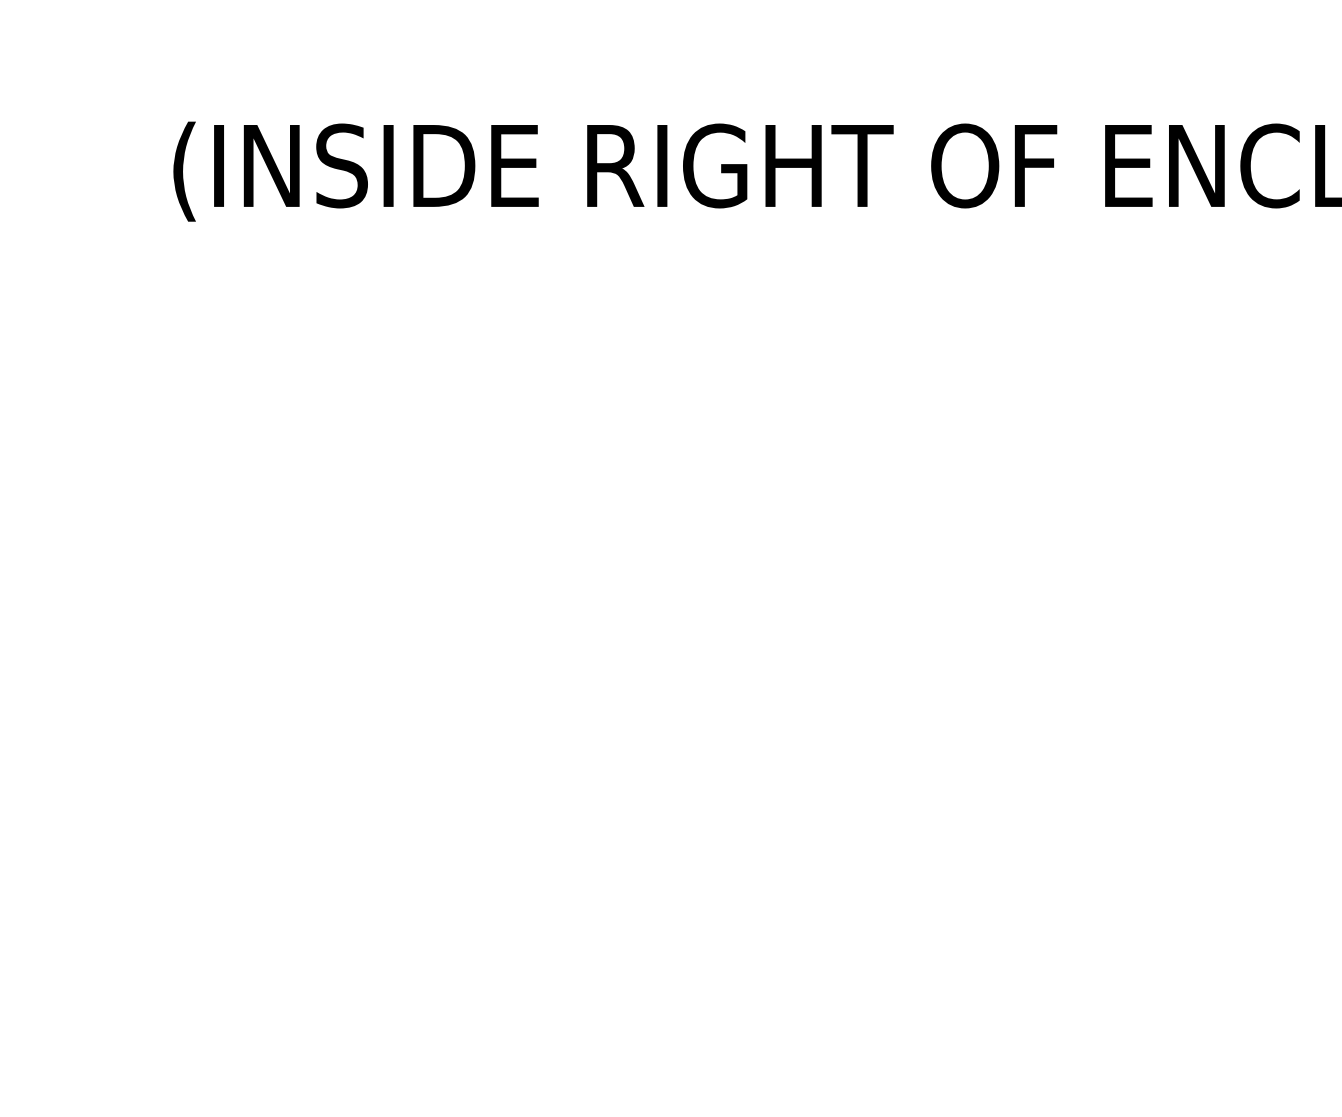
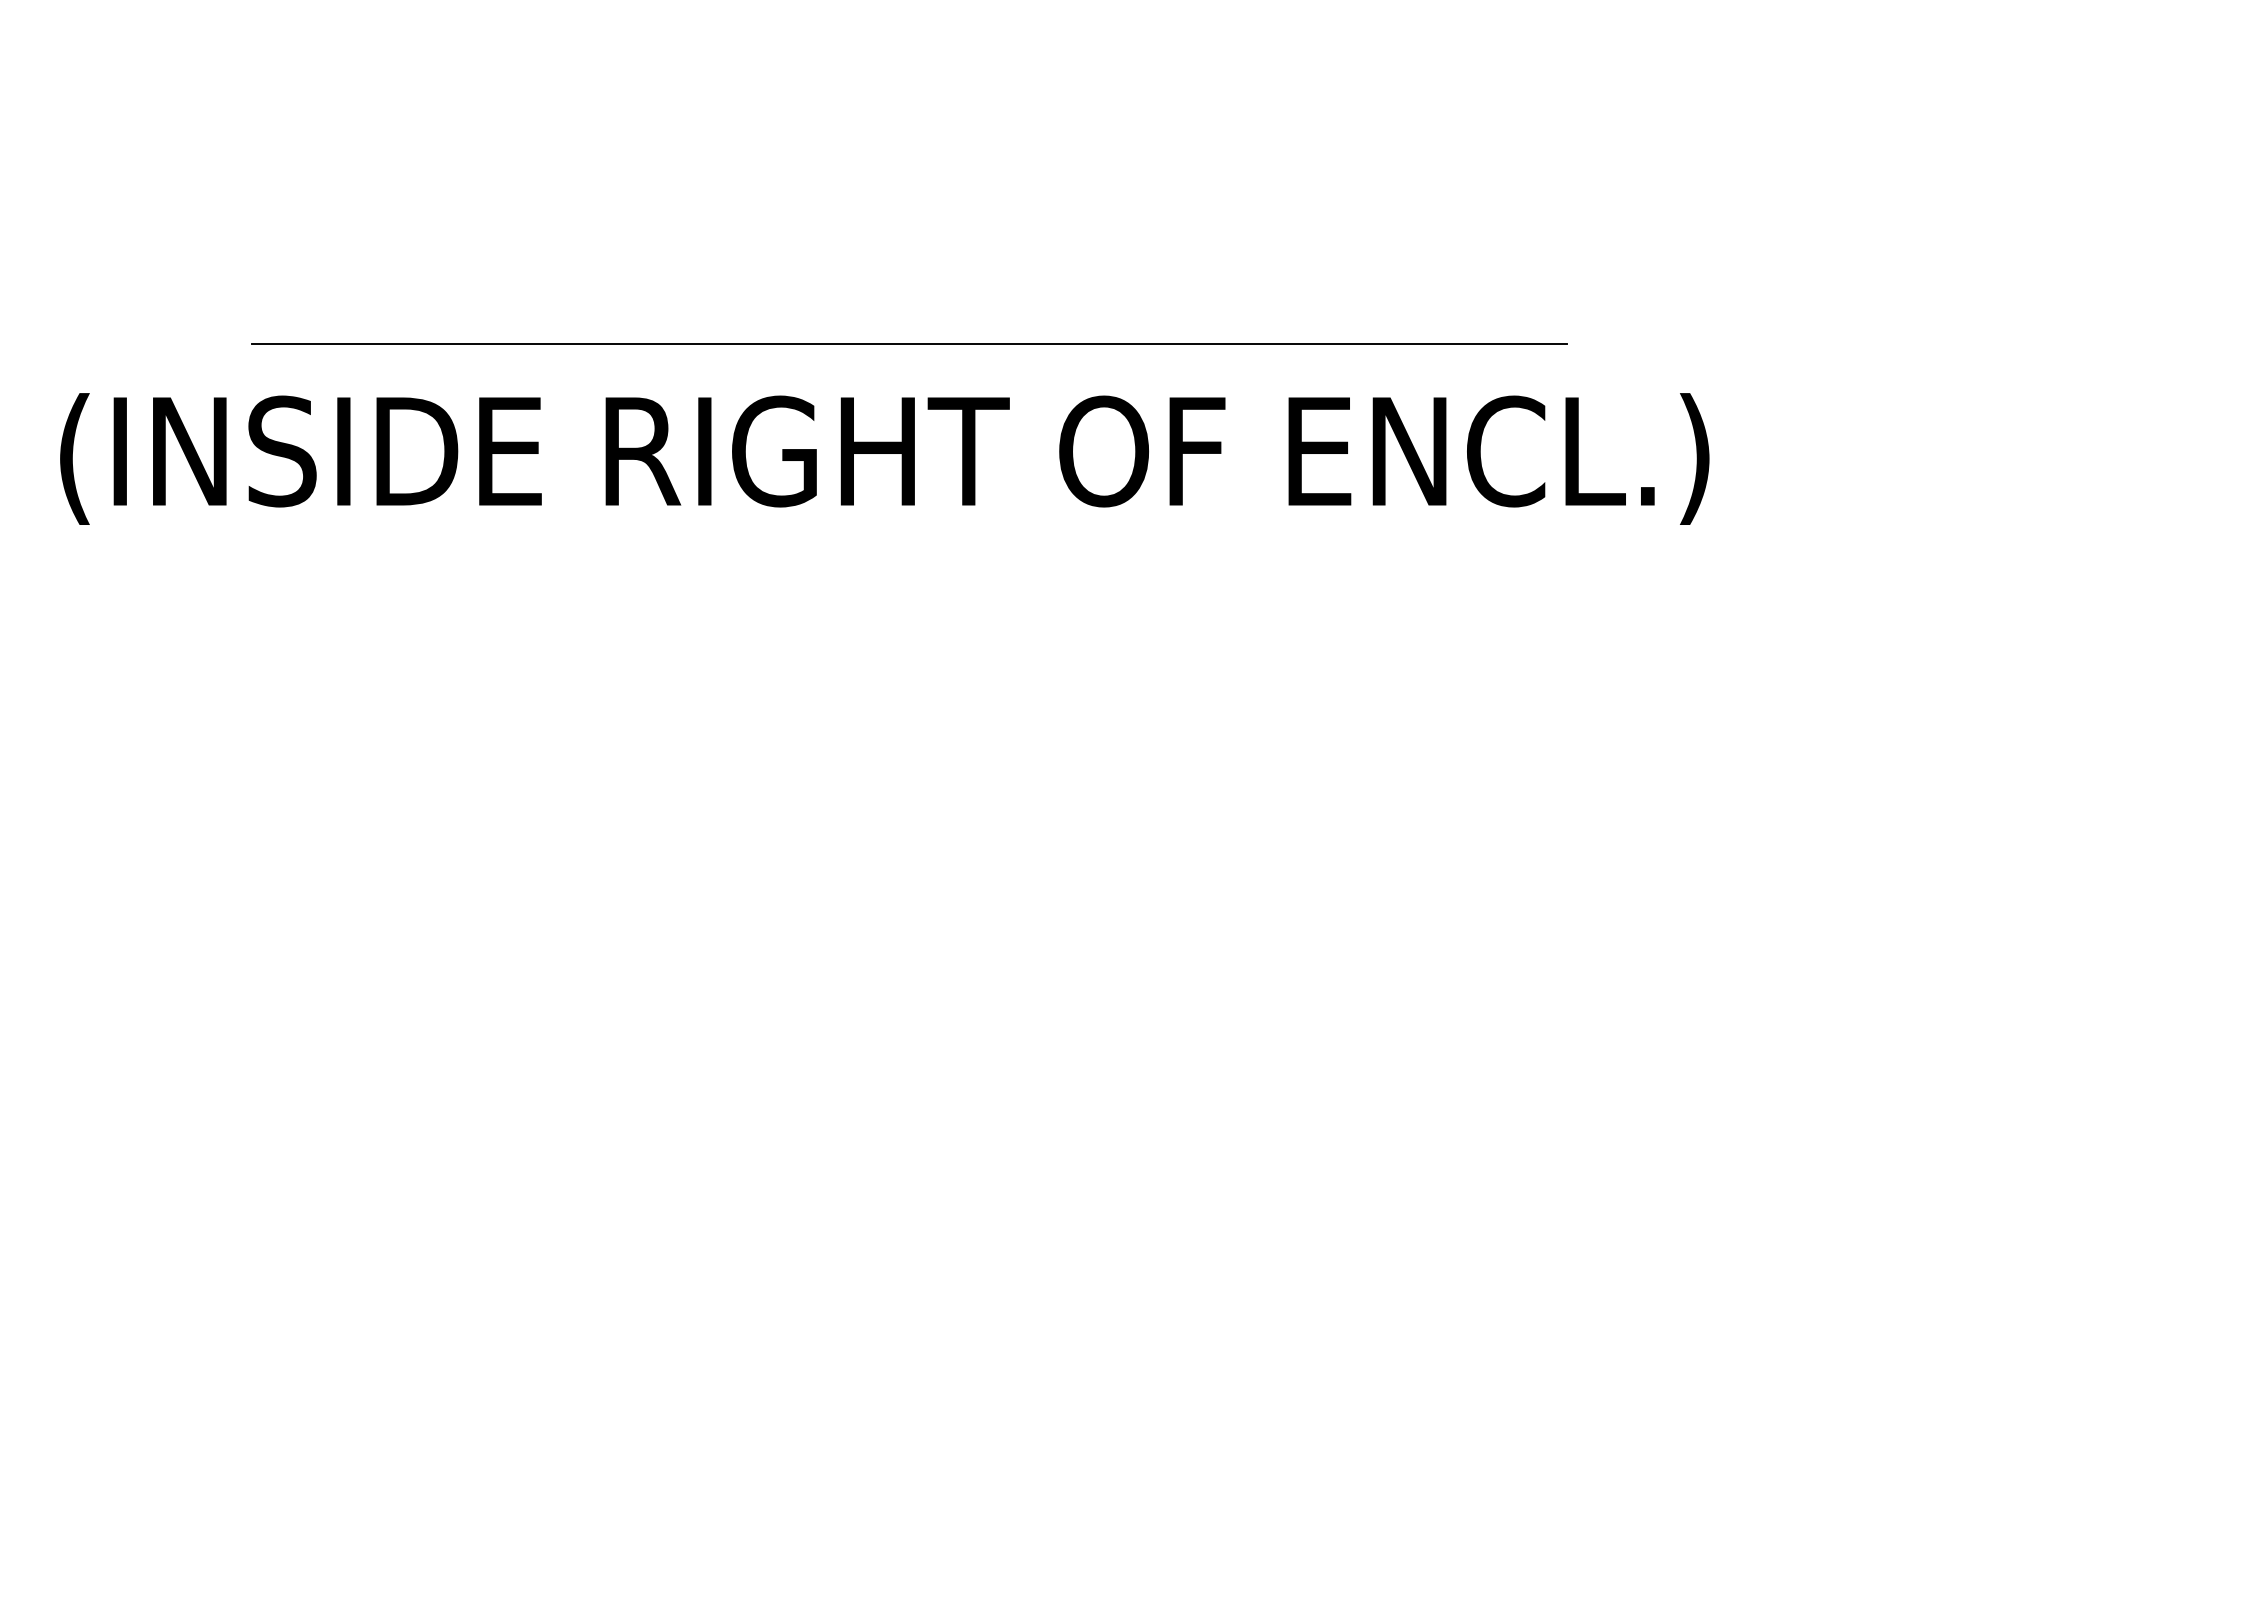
line: (816, 84) -> (908, 344), added

